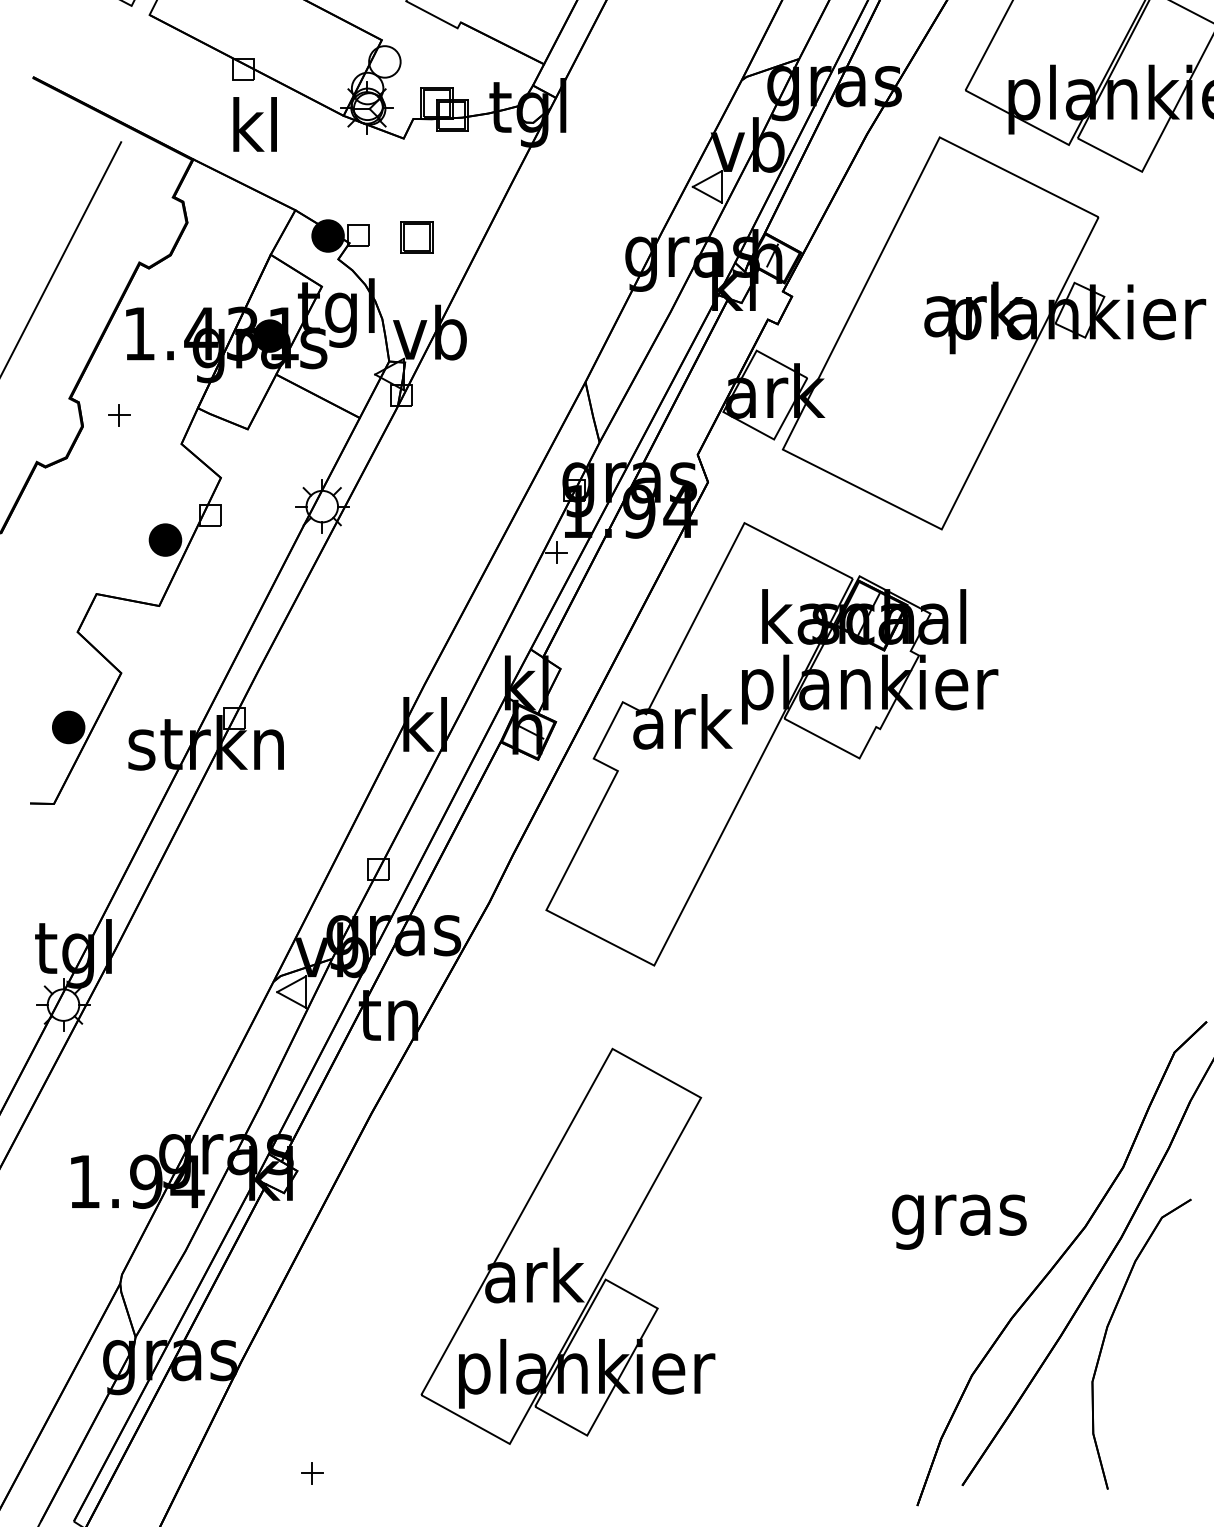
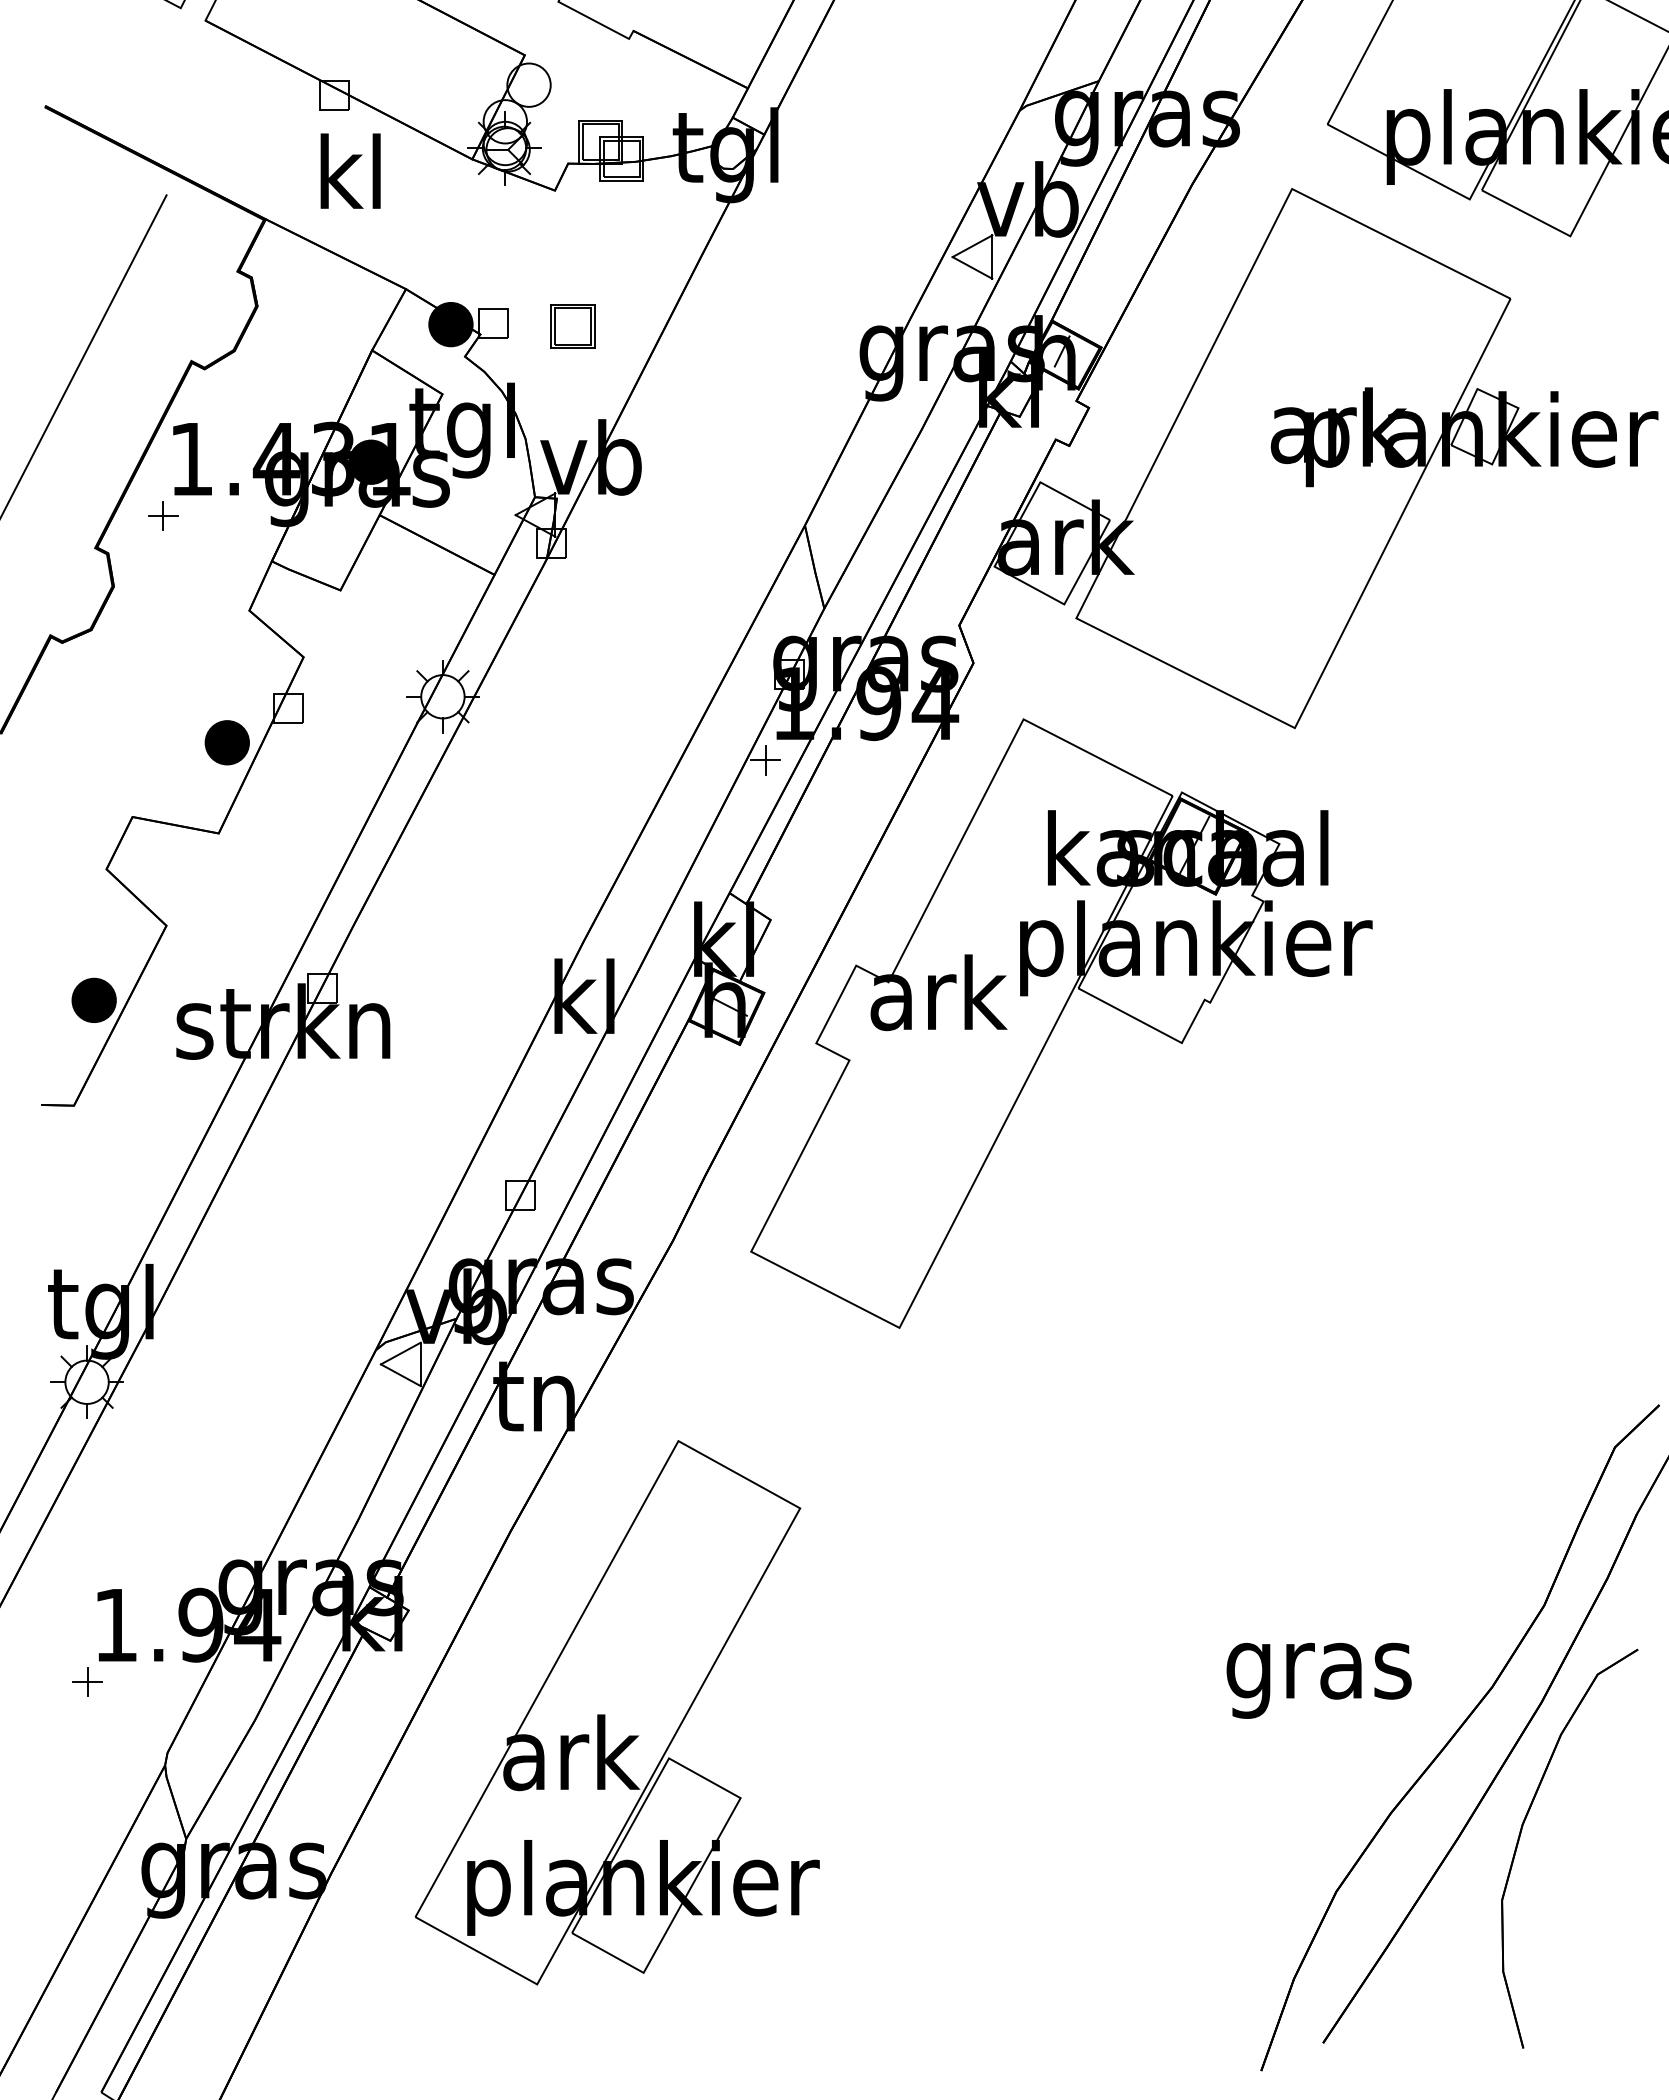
part: (119, 415) -> (164, 516), moved
part: (567, 1245) -> (616, 1711), moved
part: (312, 1473) -> (88, 1682), moved

